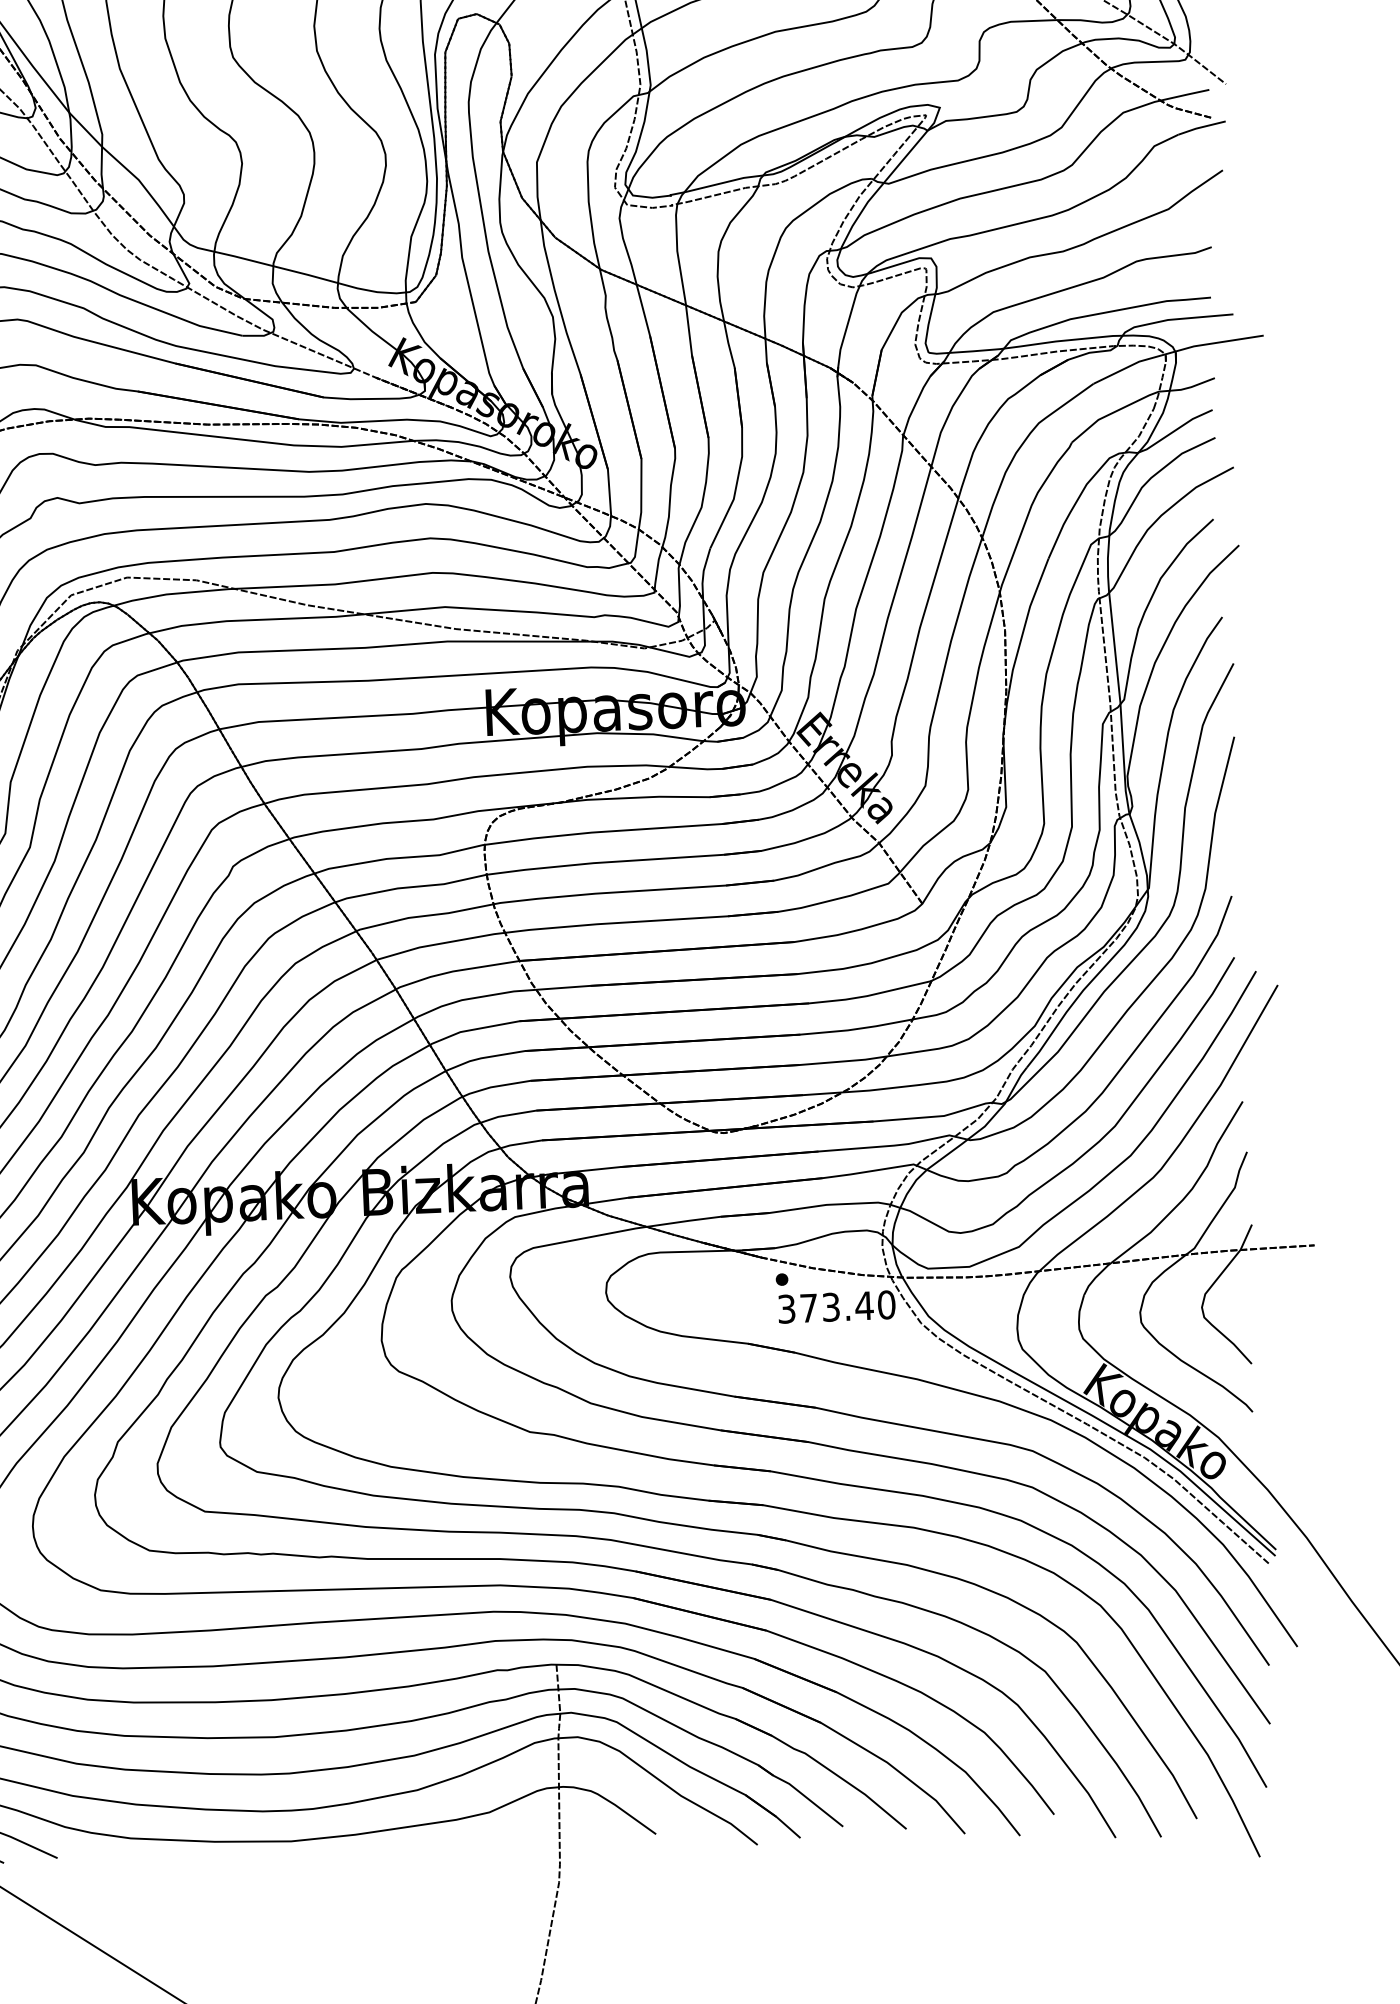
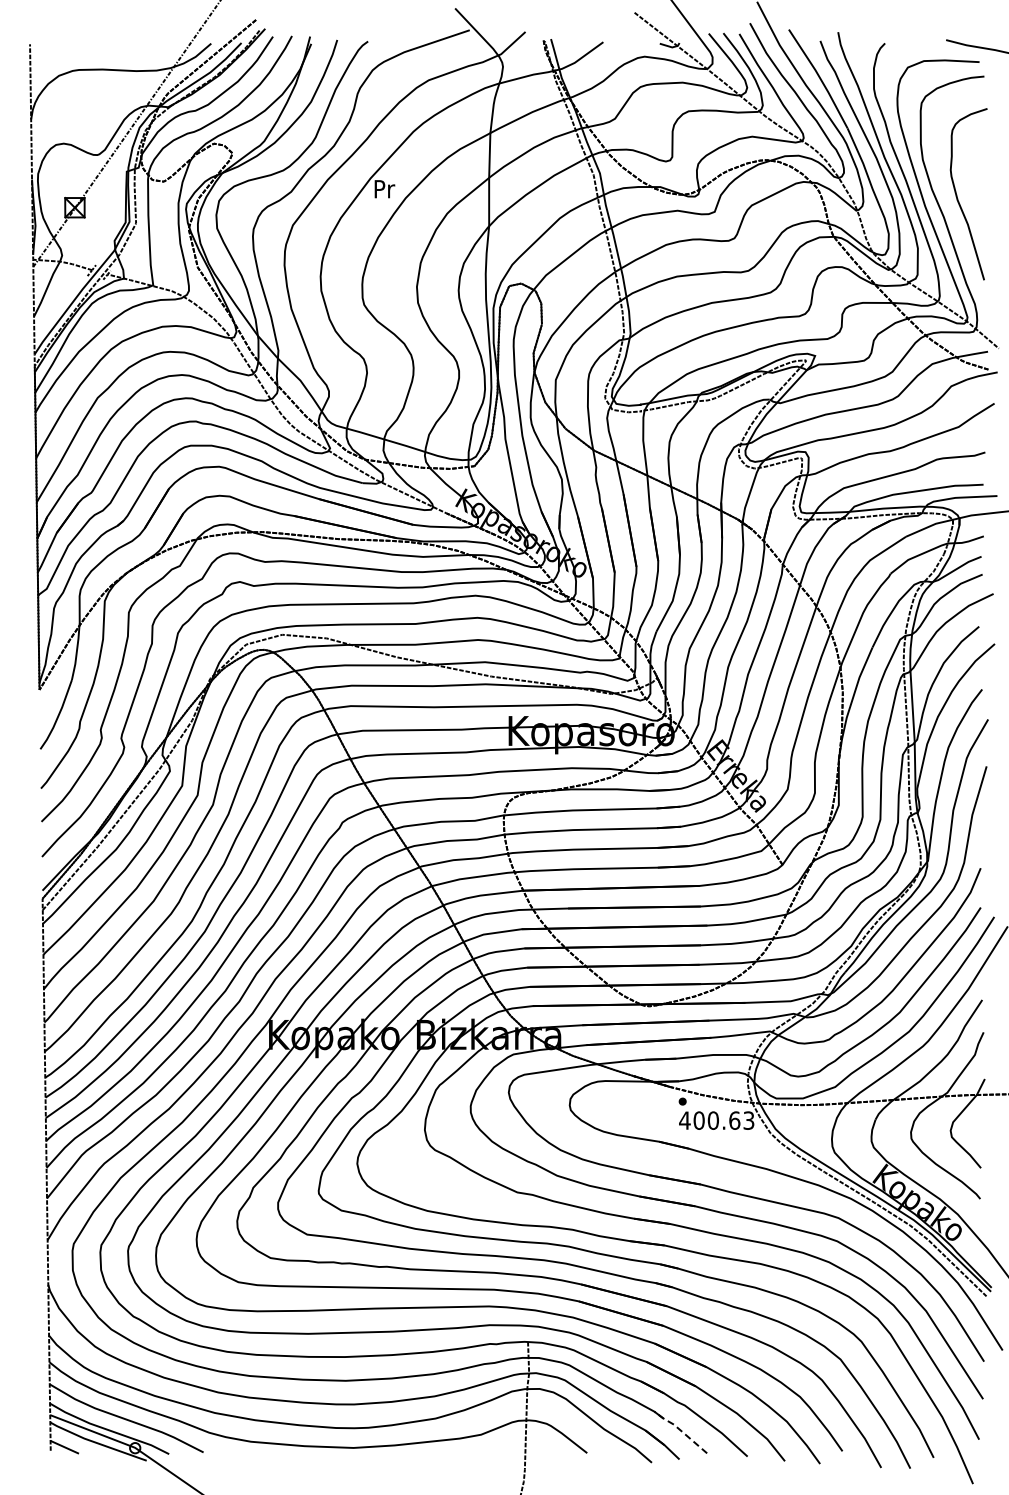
text: (836, 1306) -> (716, 1120), 373.40 -> 400.63
line: (800, 1792) -> (680, 1430), solid -> dashed

